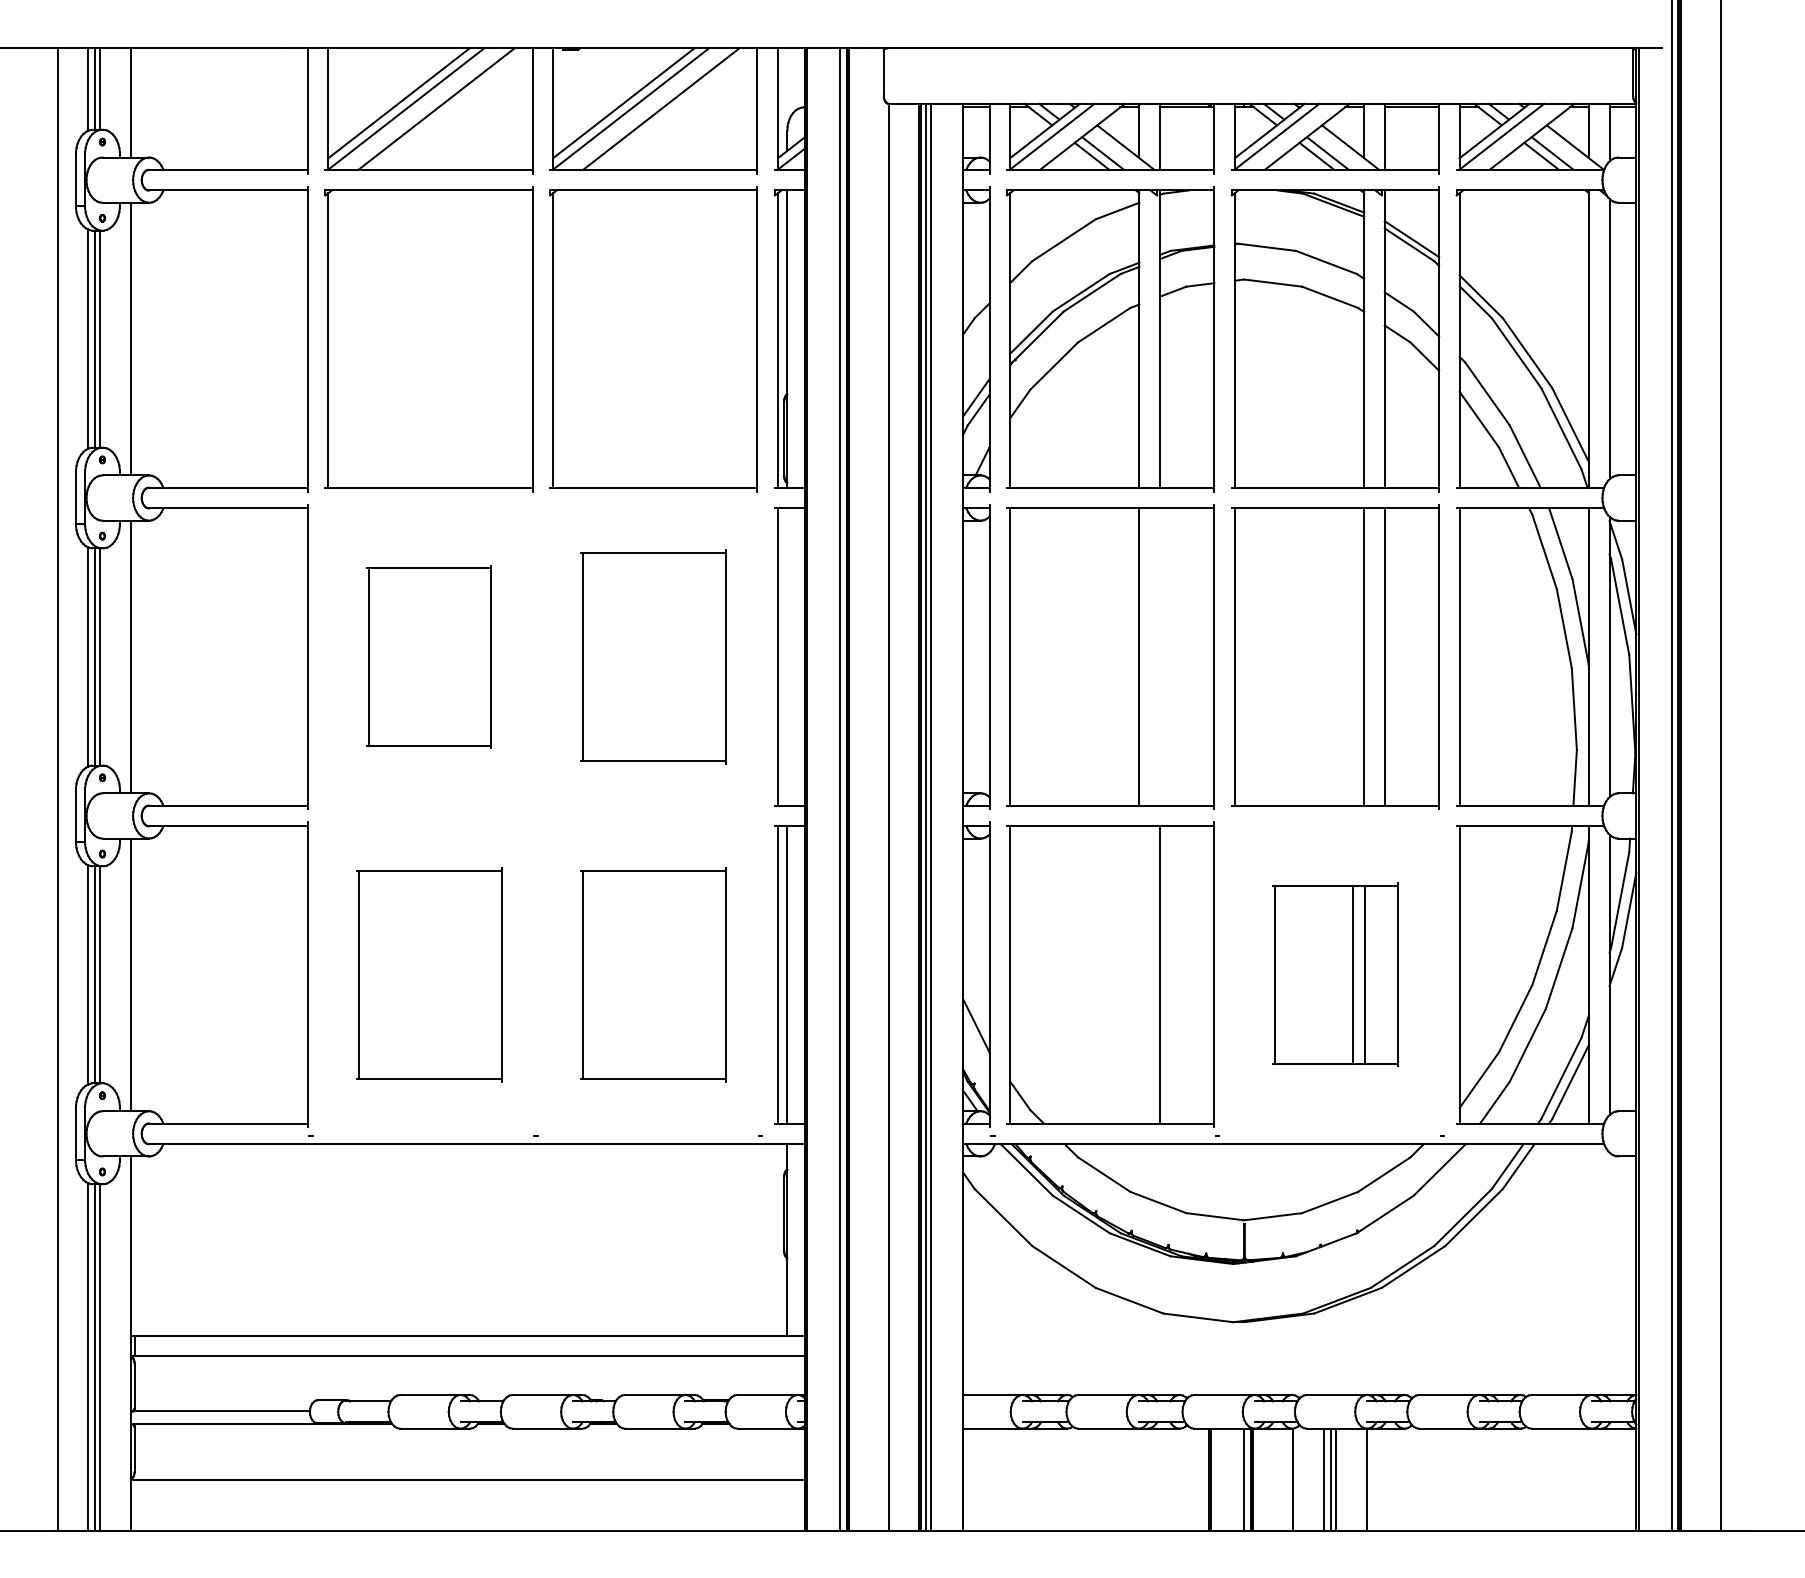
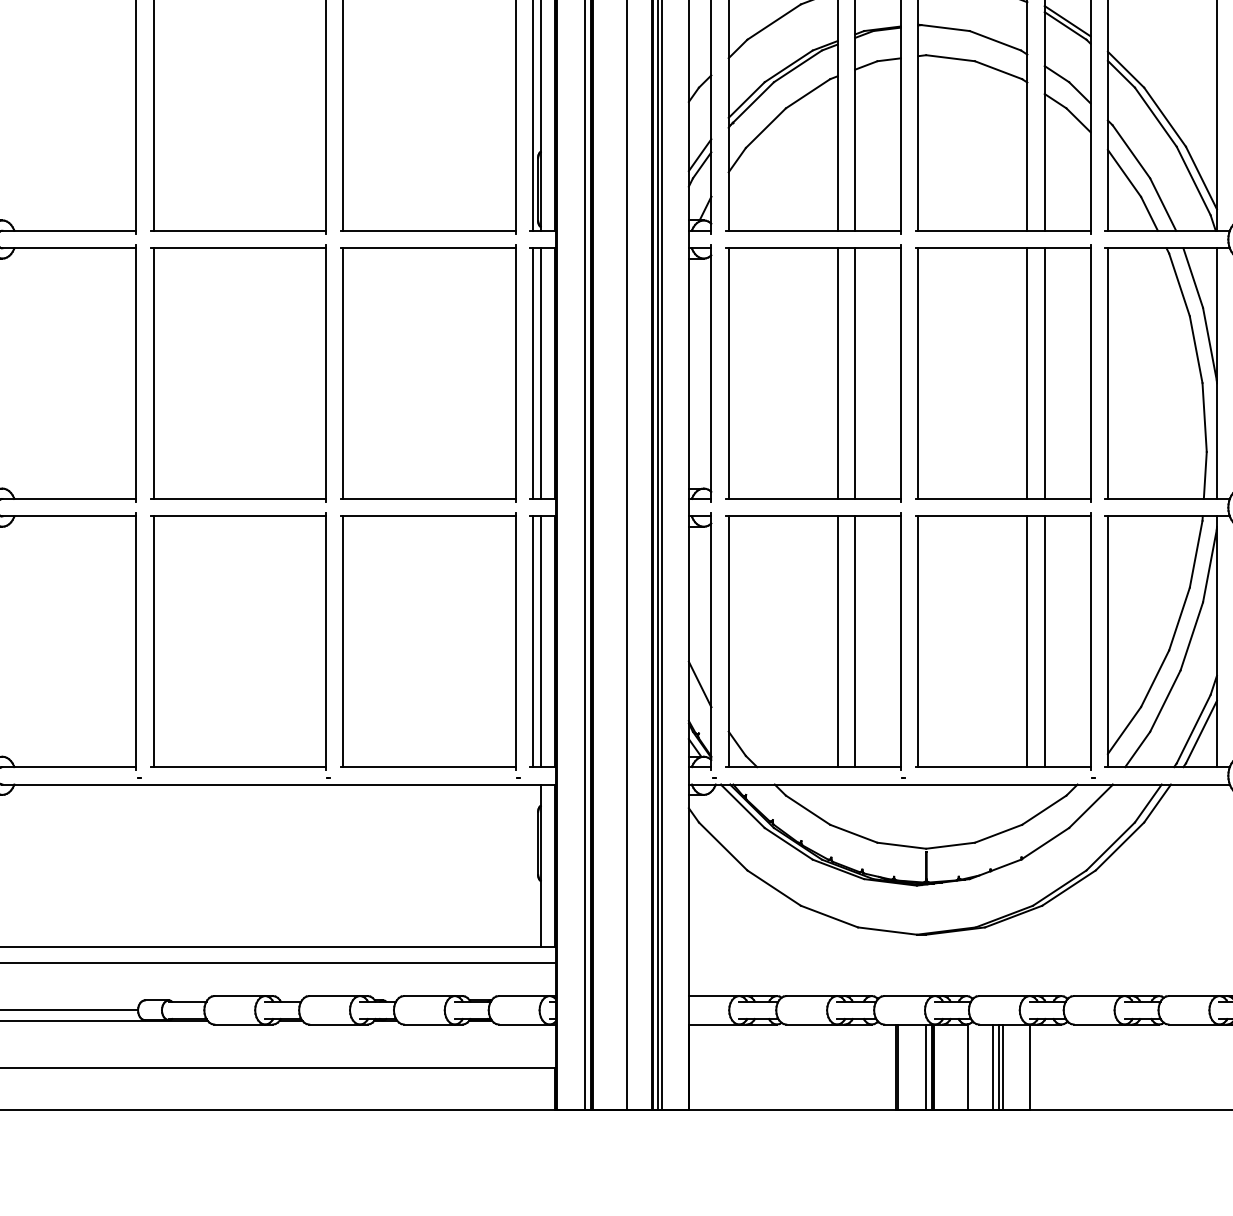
part: (428, 656) -> (238, 373), size x1.67
part: (653, 656) -> (427, 373), size x1.43
line: (787, 656) -> (540, 373), added
line: (1159, 656) -> (854, 373), added
part: (428, 974) -> (238, 641), size x1.43
part: (653, 974) -> (427, 641), size x1.43
line: (1139, 974) -> (837, 641), added
part: (1335, 974) -> (1003, 641), size x1.67

